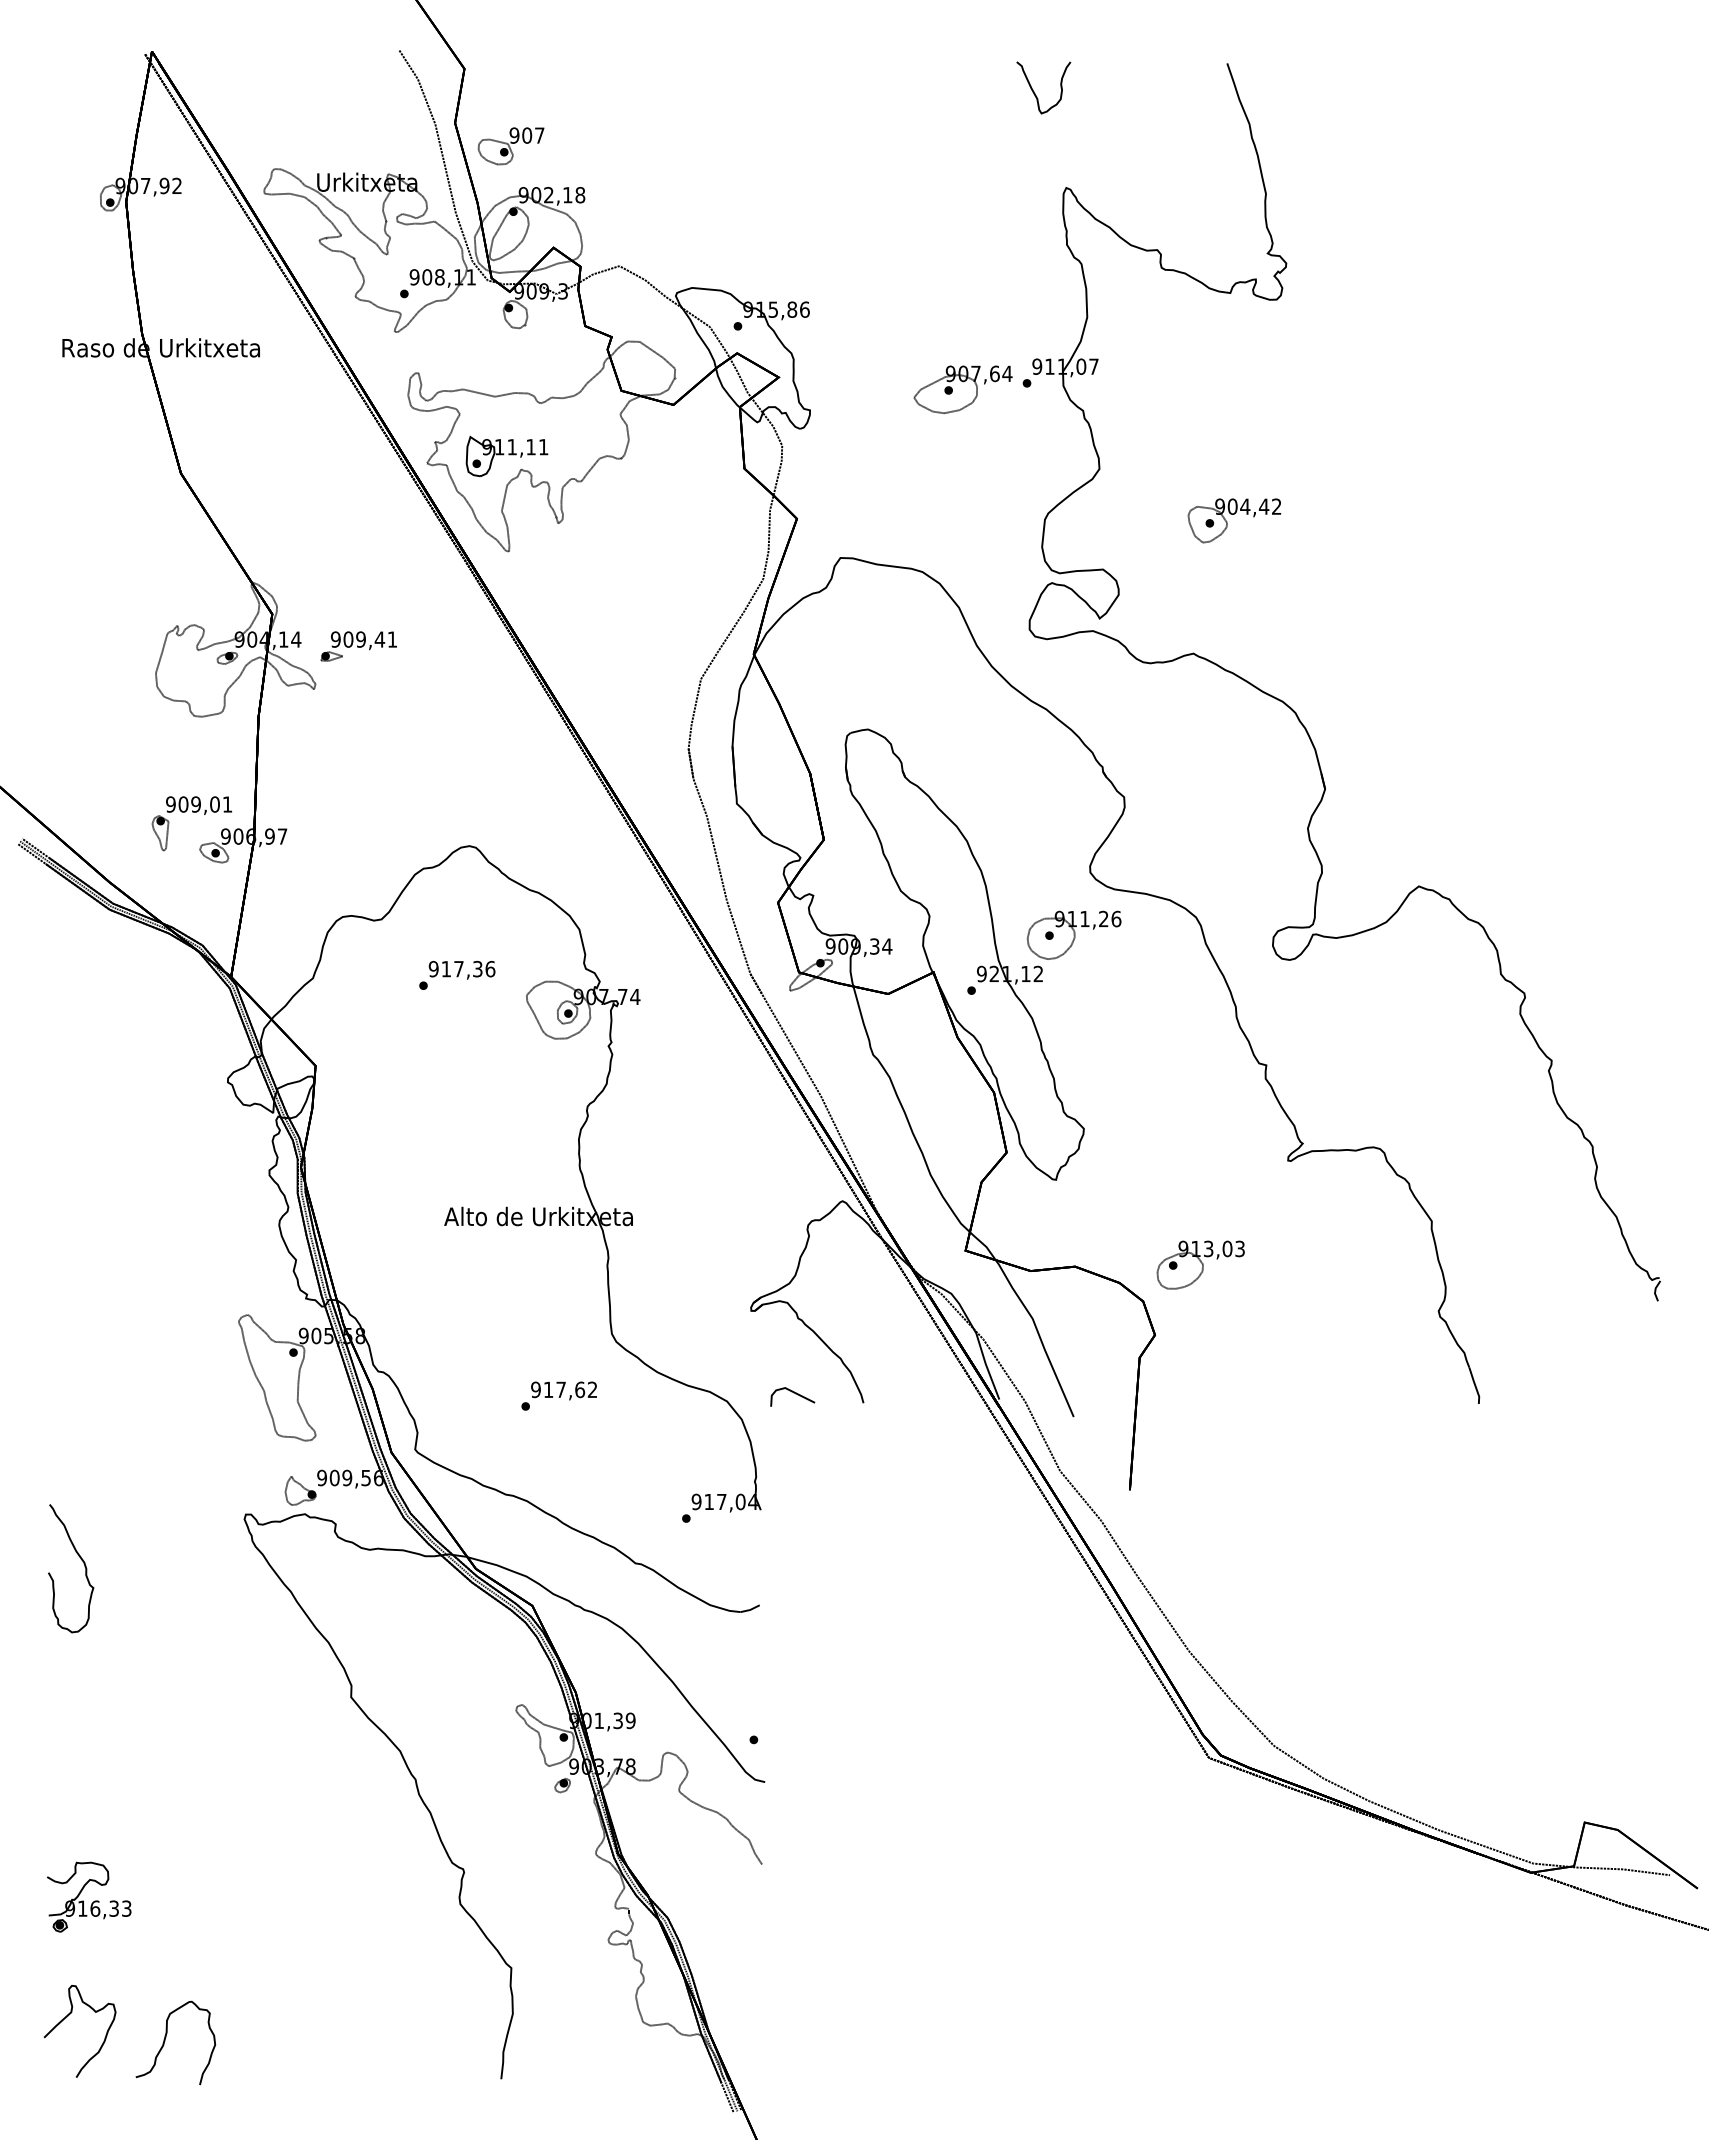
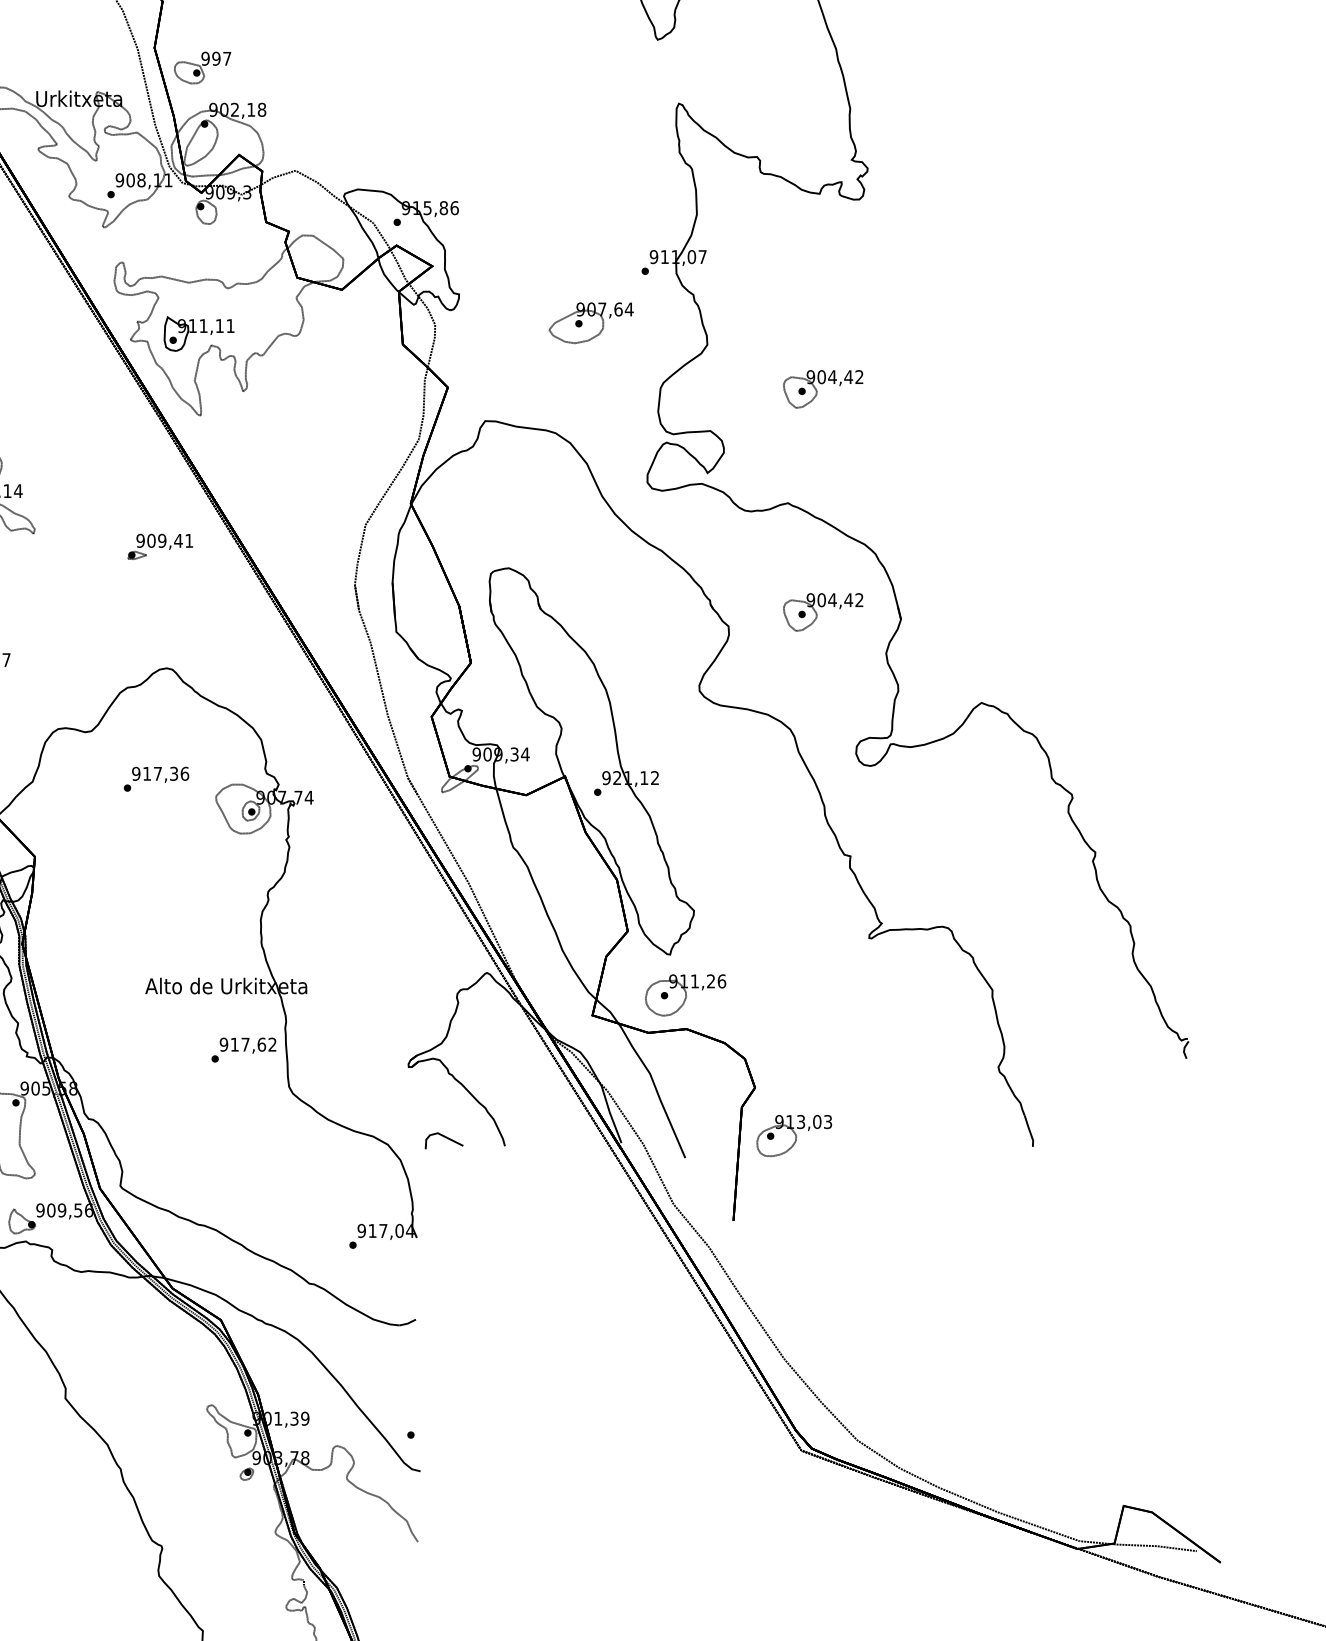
text: (526, 135) -> (215, 58), 907 -> 997
part: (962, 389) -> (590, 322), moved
part: (358, 646) -> (160, 546), moved
part: (1234, 780) -> (823, 612), added
part: (1073, 934) -> (685, 994), moved
part: (1200, 1264) -> (794, 1135), moved
text: (558, 1395) -> (243, 1049), moved

